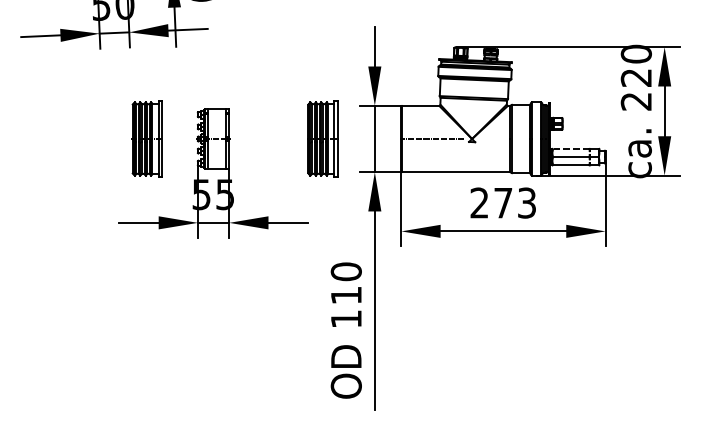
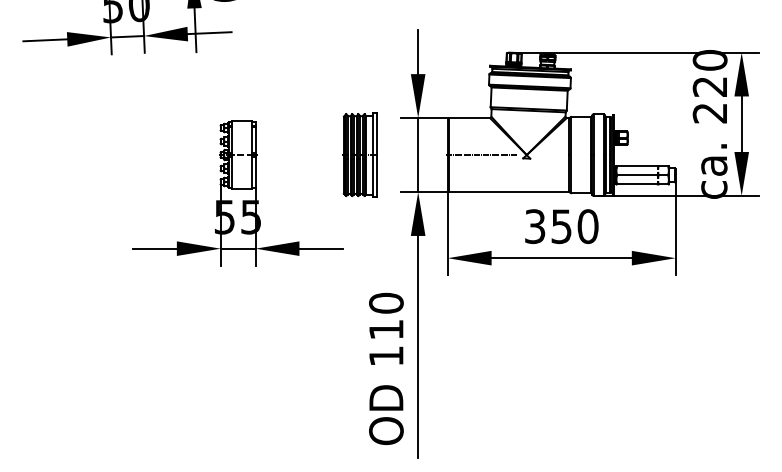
part: (146, 138) -> (163, 154), removed
line: (571, 149) -> (637, 166), dashed -> solid
text: (503, 202) -> (561, 226), 273 -> 350

